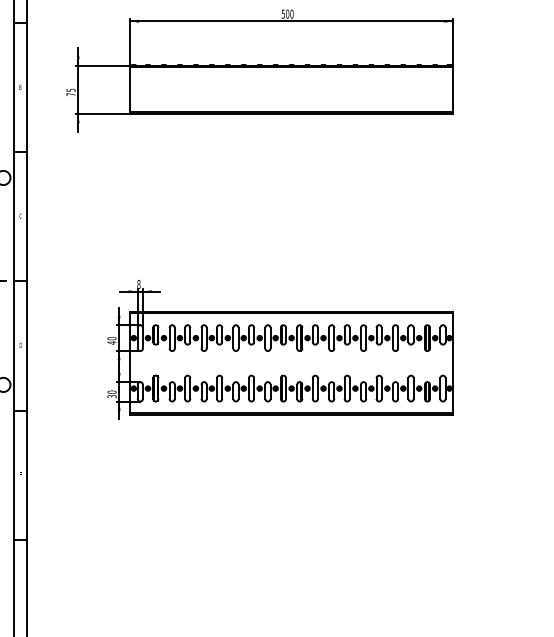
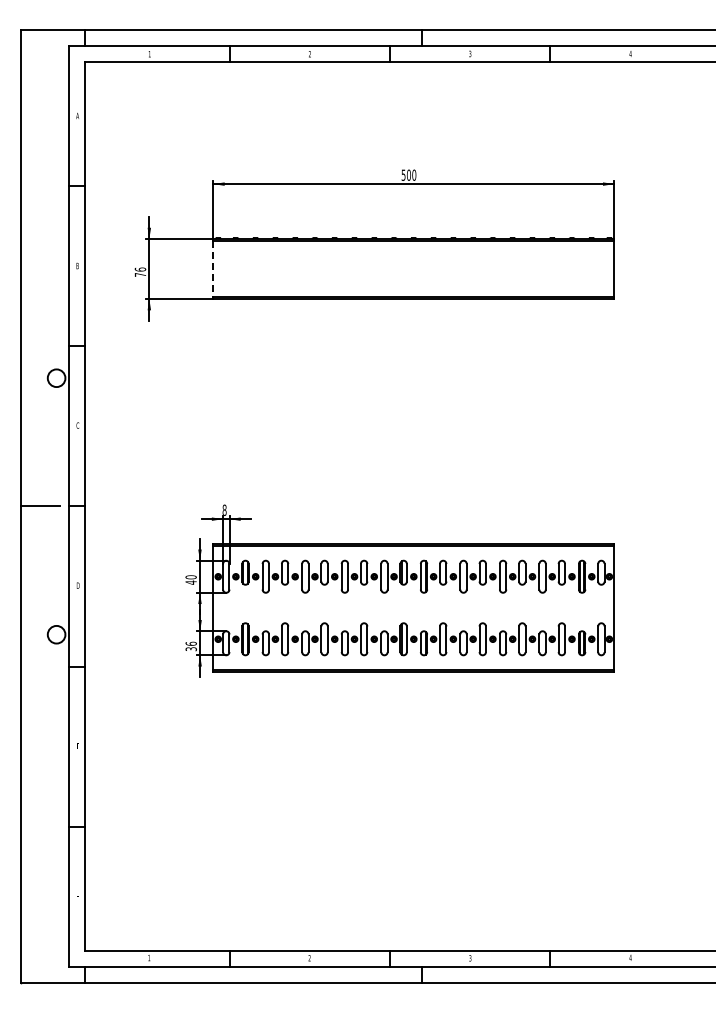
text: (71, 90) -> (140, 269), 75 -> 76
line: (129, 90) -> (213, 269), solid -> dashed
text: (111, 392) -> (190, 643), 30 -> 36

